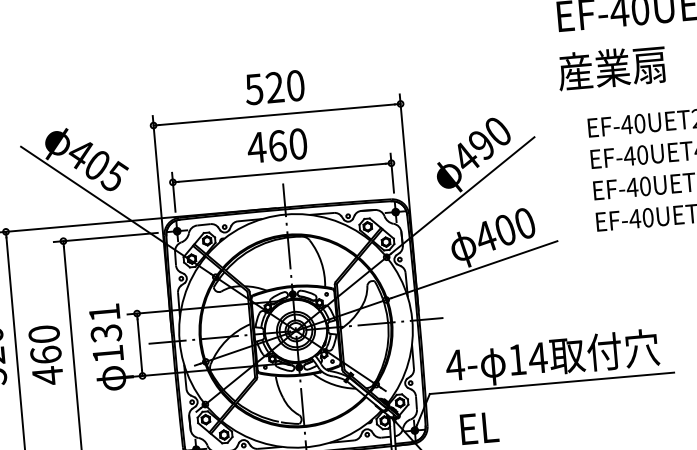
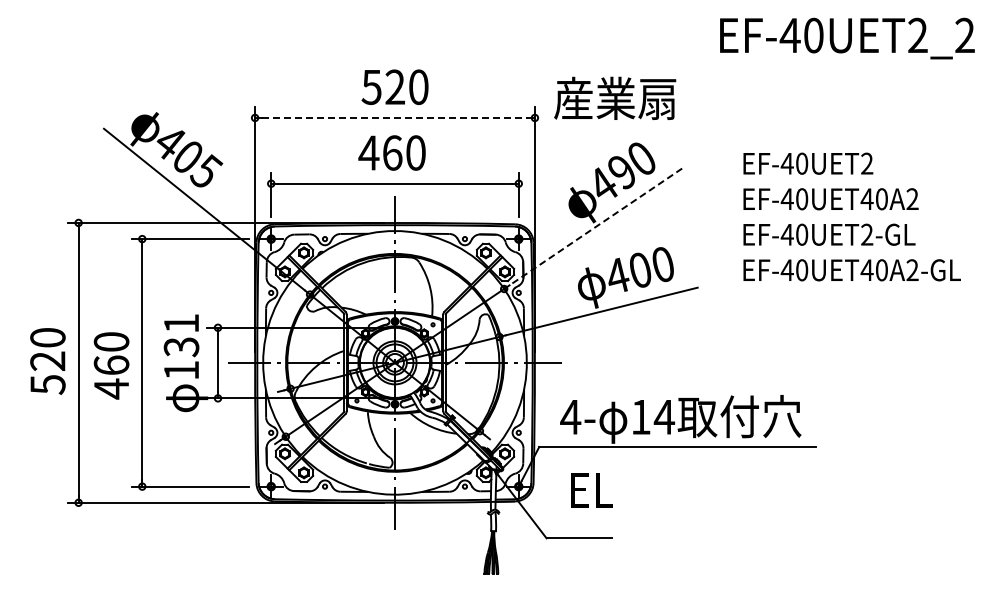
text: (612, 67) -> (615, 97), moved
line: (277, 114) -> (395, 117), solid -> dashed
line: (462, 195) -> (595, 227), solid -> dashed

